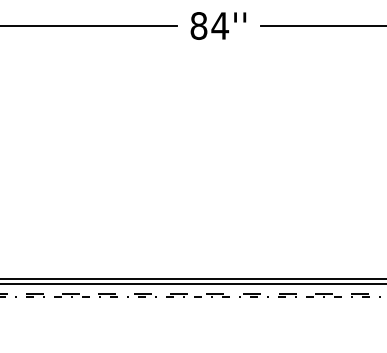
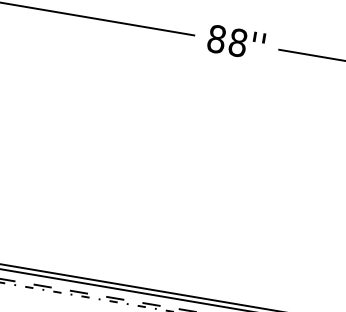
text: (220, 25) -> (238, 42), 84'' -> 88''

